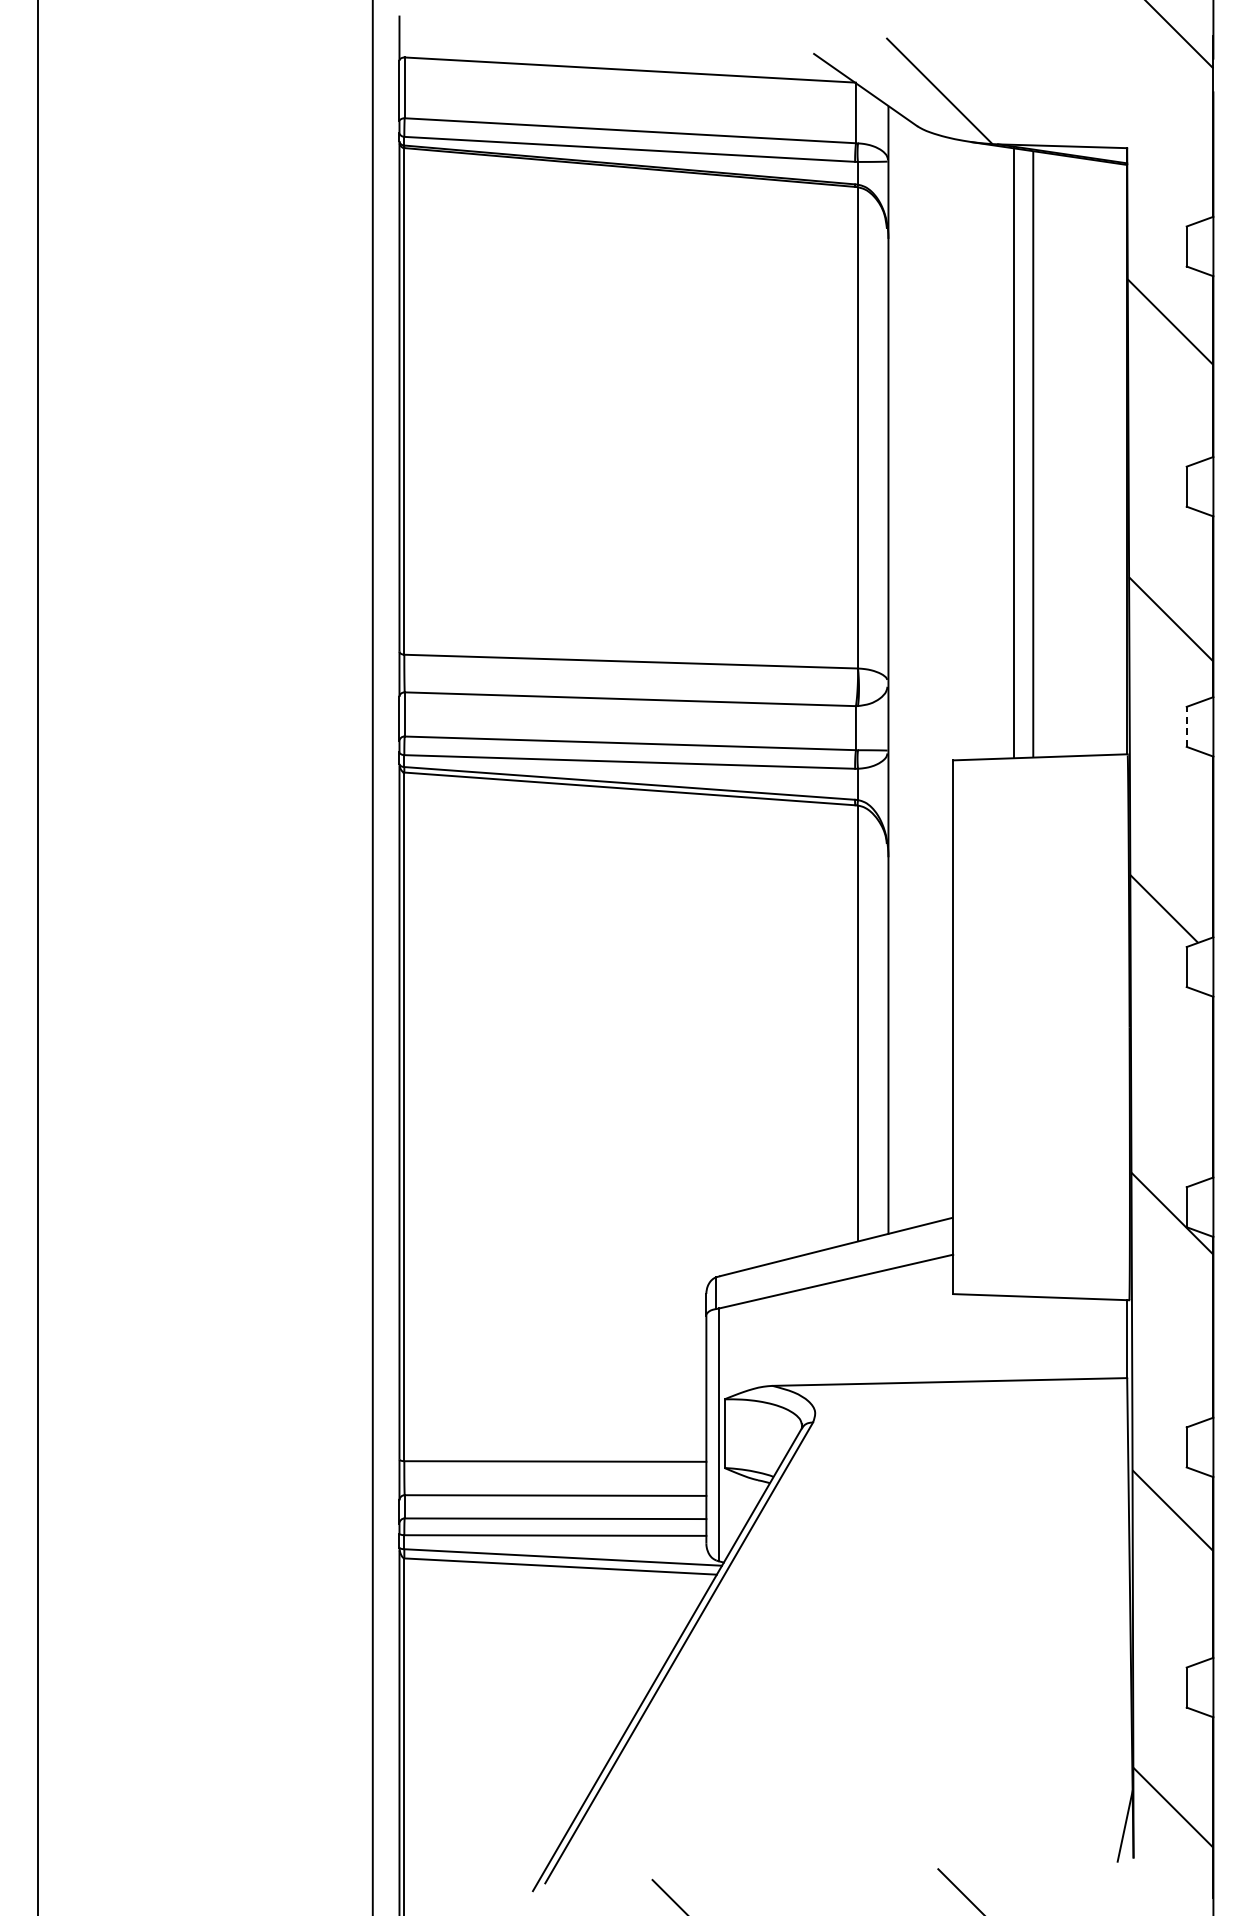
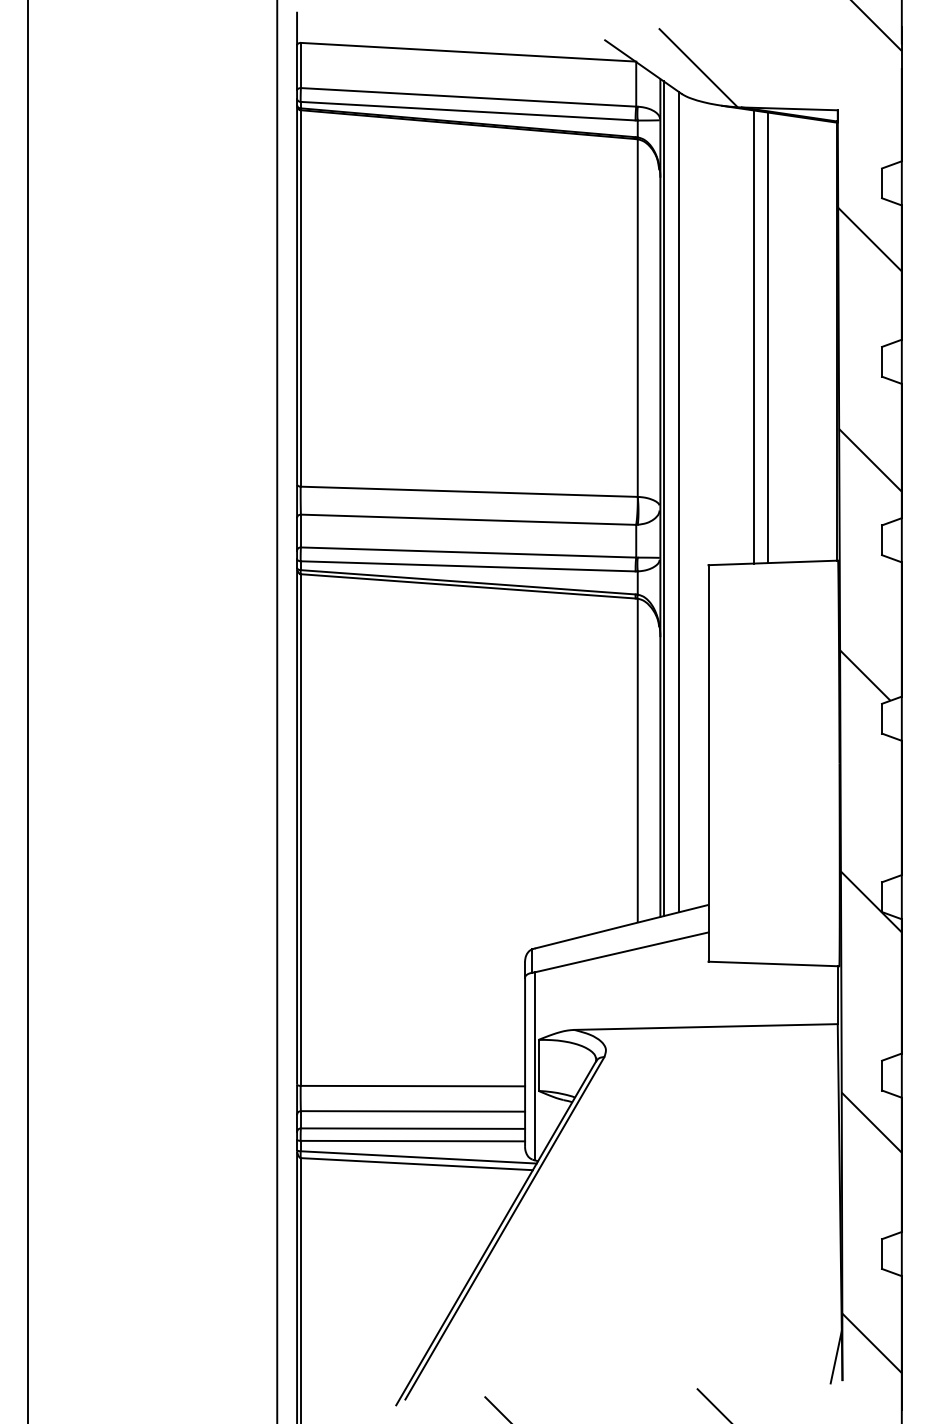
line: (893, 670) -> (664, 498), added
line: (913, 675) -> (678, 502), added
line: (1186, 726) -> (881, 539), dashed -> solid

